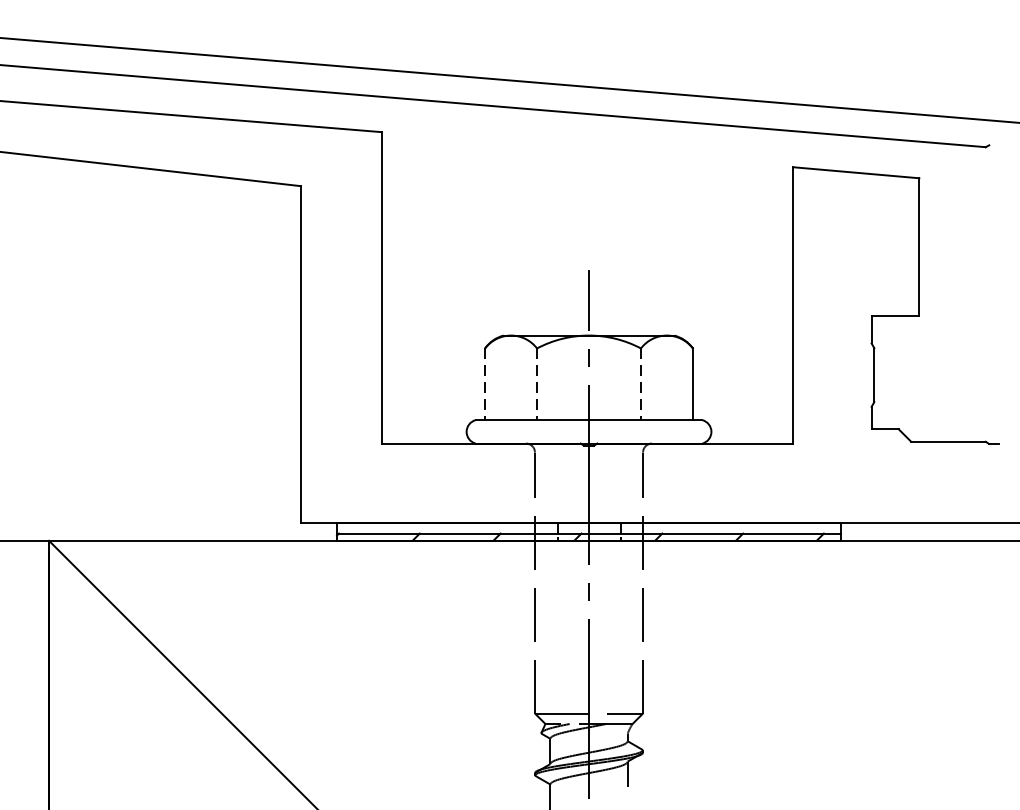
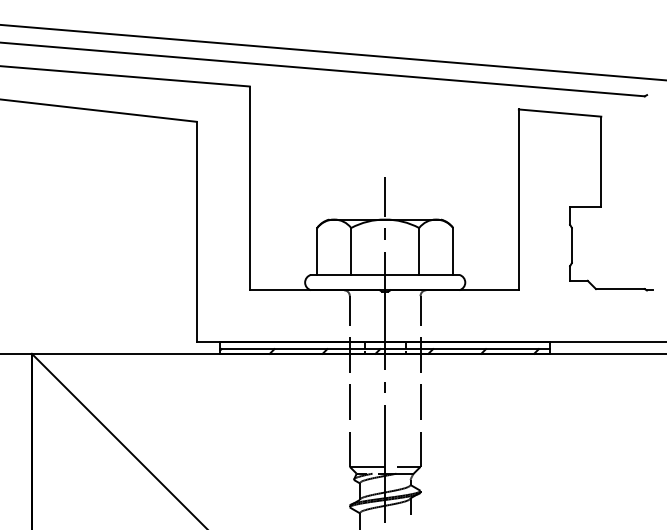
line: (485, 384) -> (317, 251), dashed -> solid
line: (537, 384) -> (351, 251), dashed -> solid
line: (641, 384) -> (419, 251), dashed -> solid

